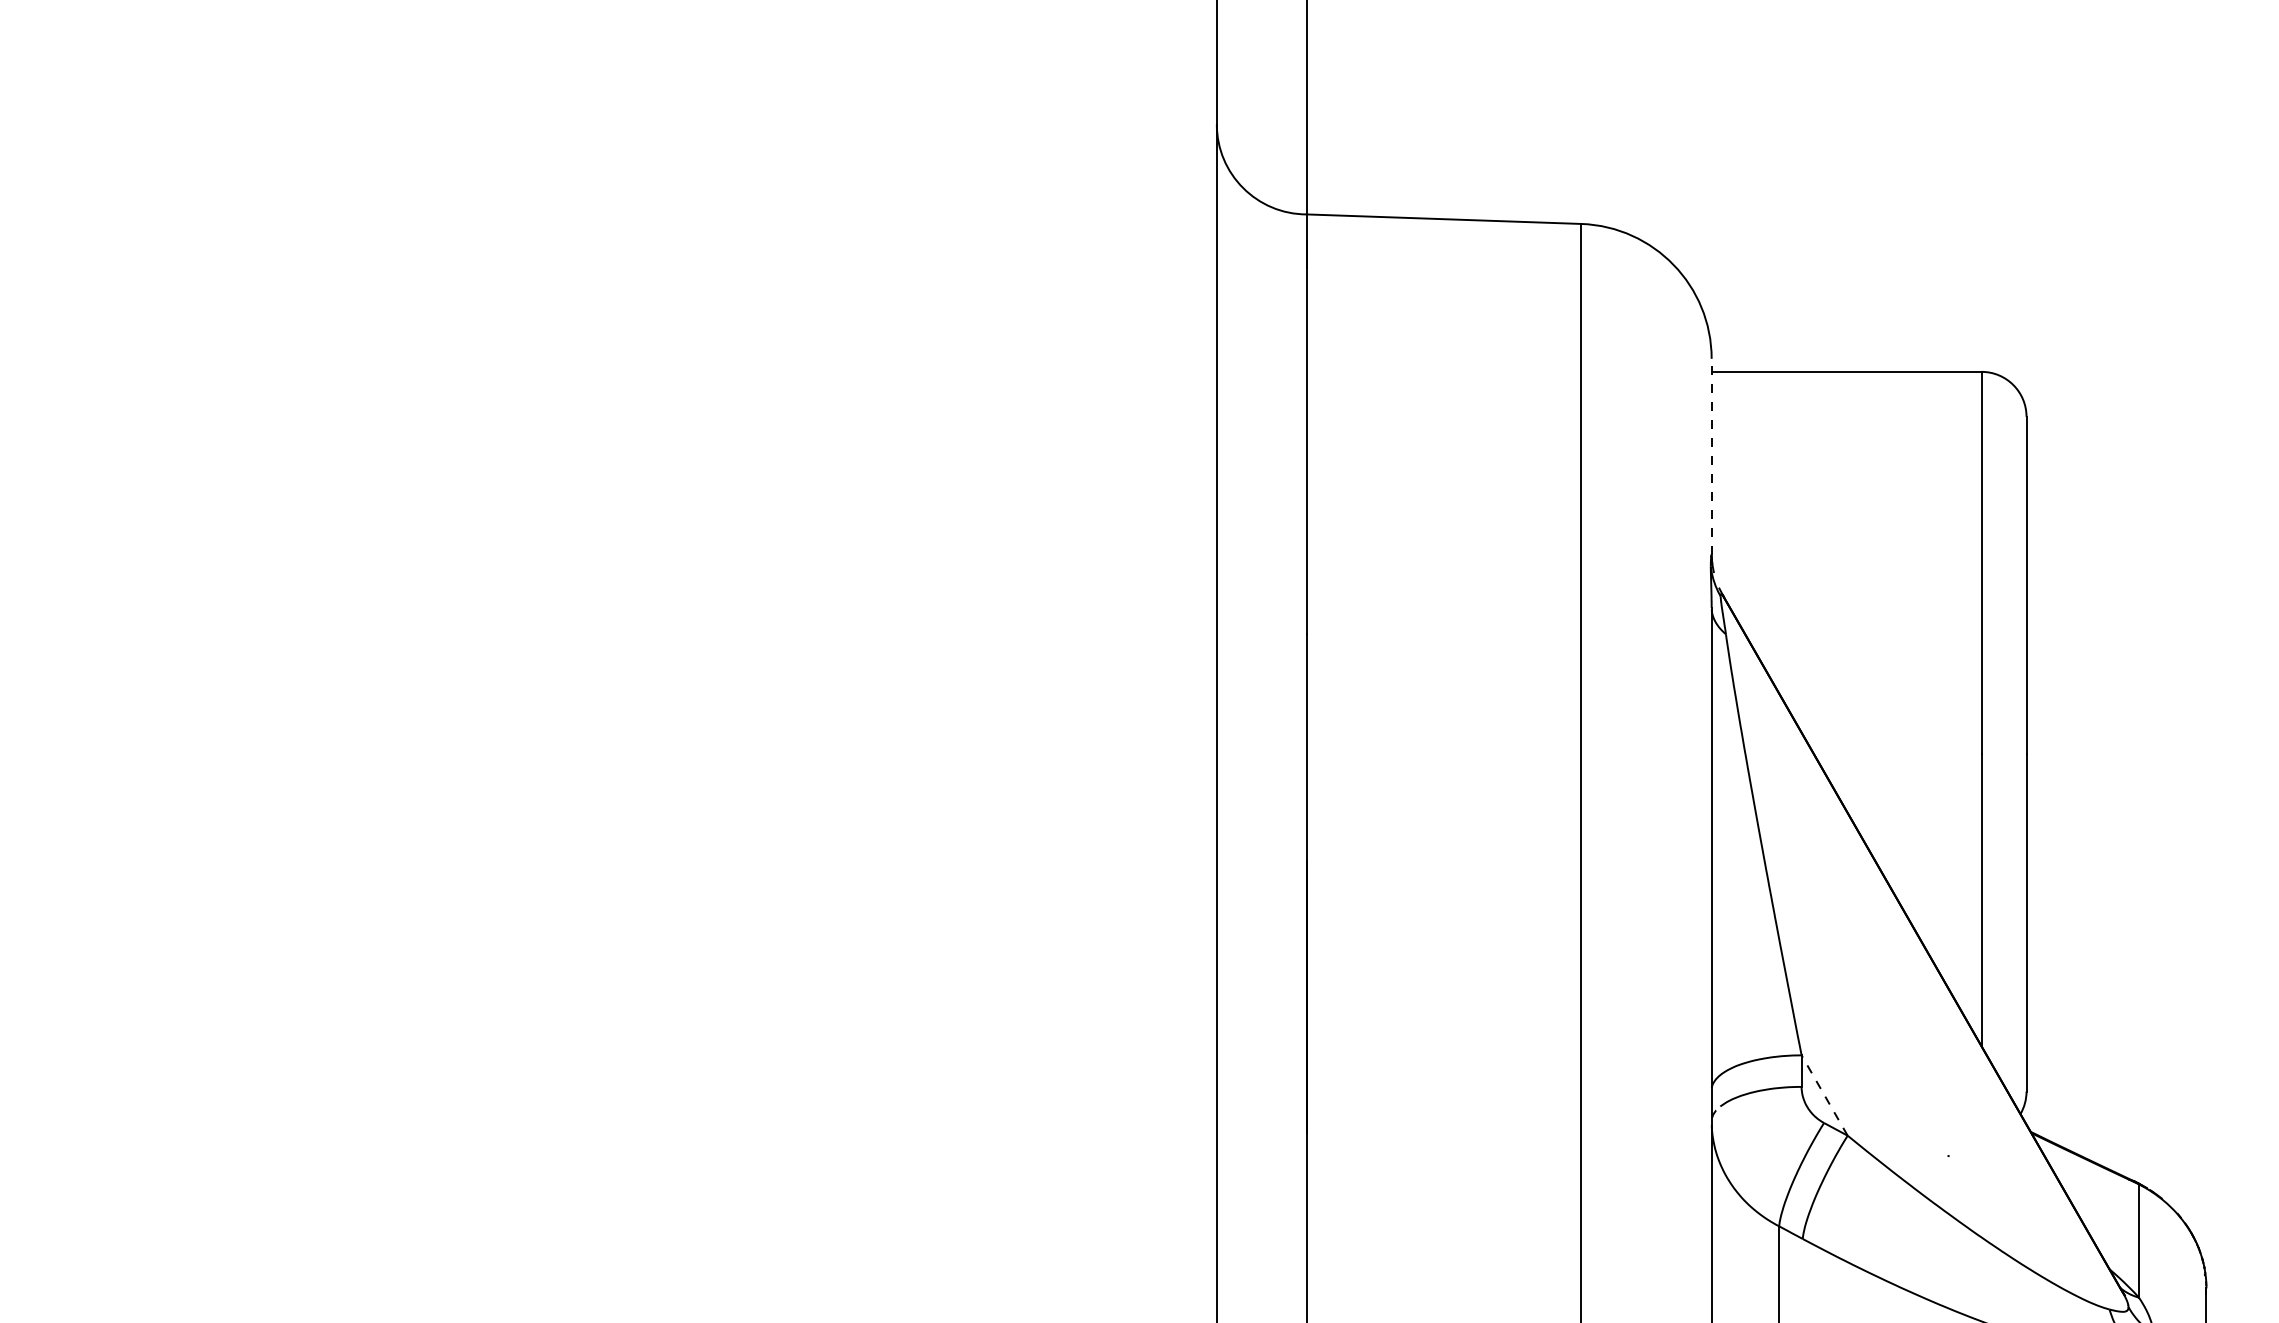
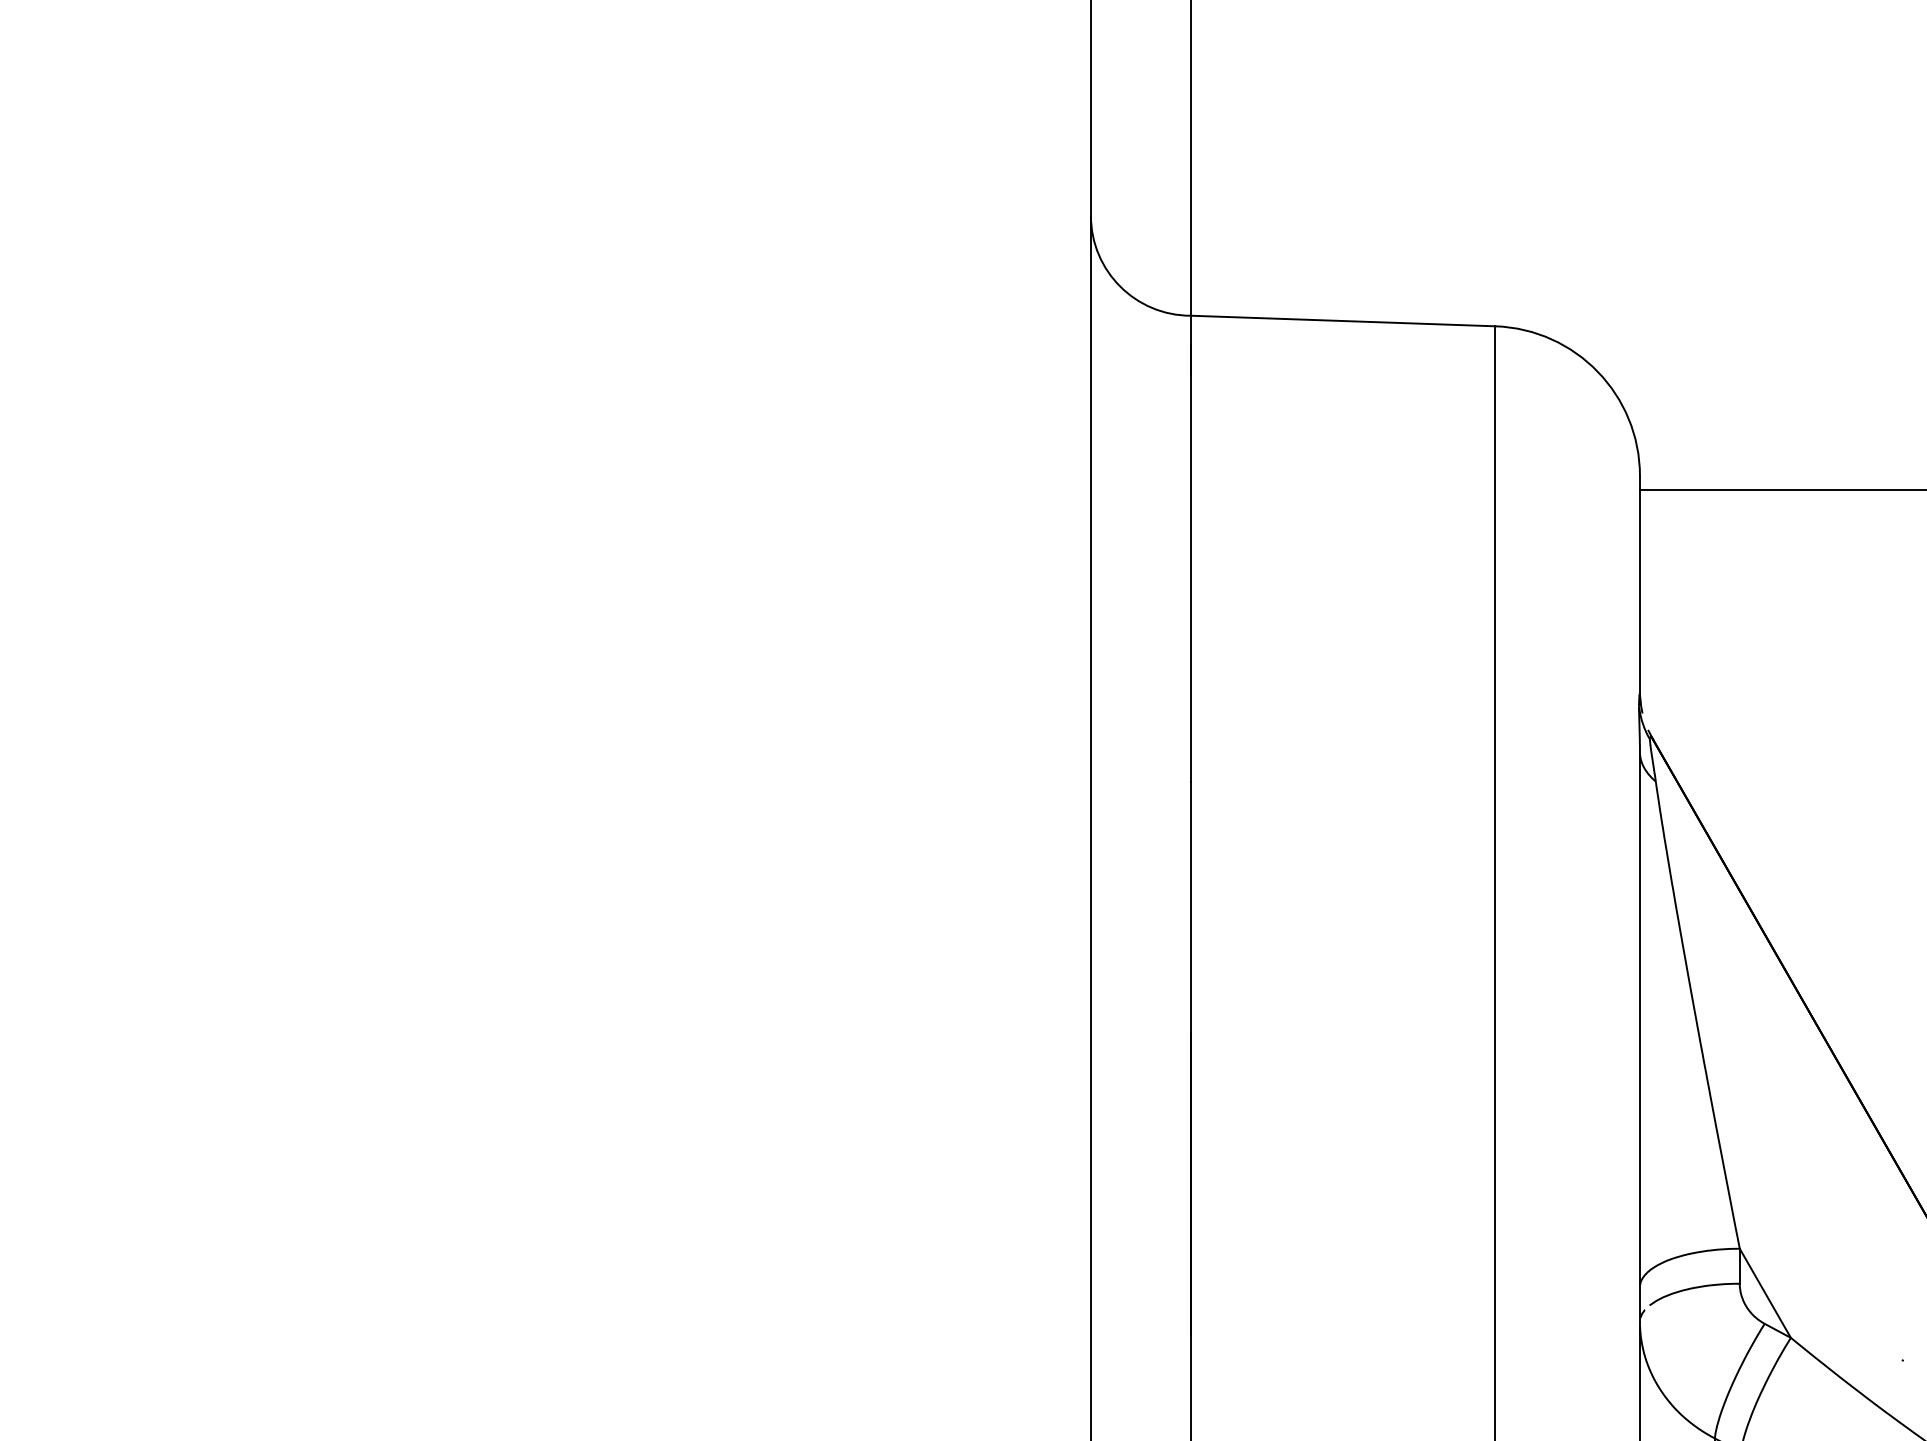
line: (1711, 456) -> (1639, 584), dashed -> solid
line: (1824, 1095) -> (1765, 1293), dashed -> solid

